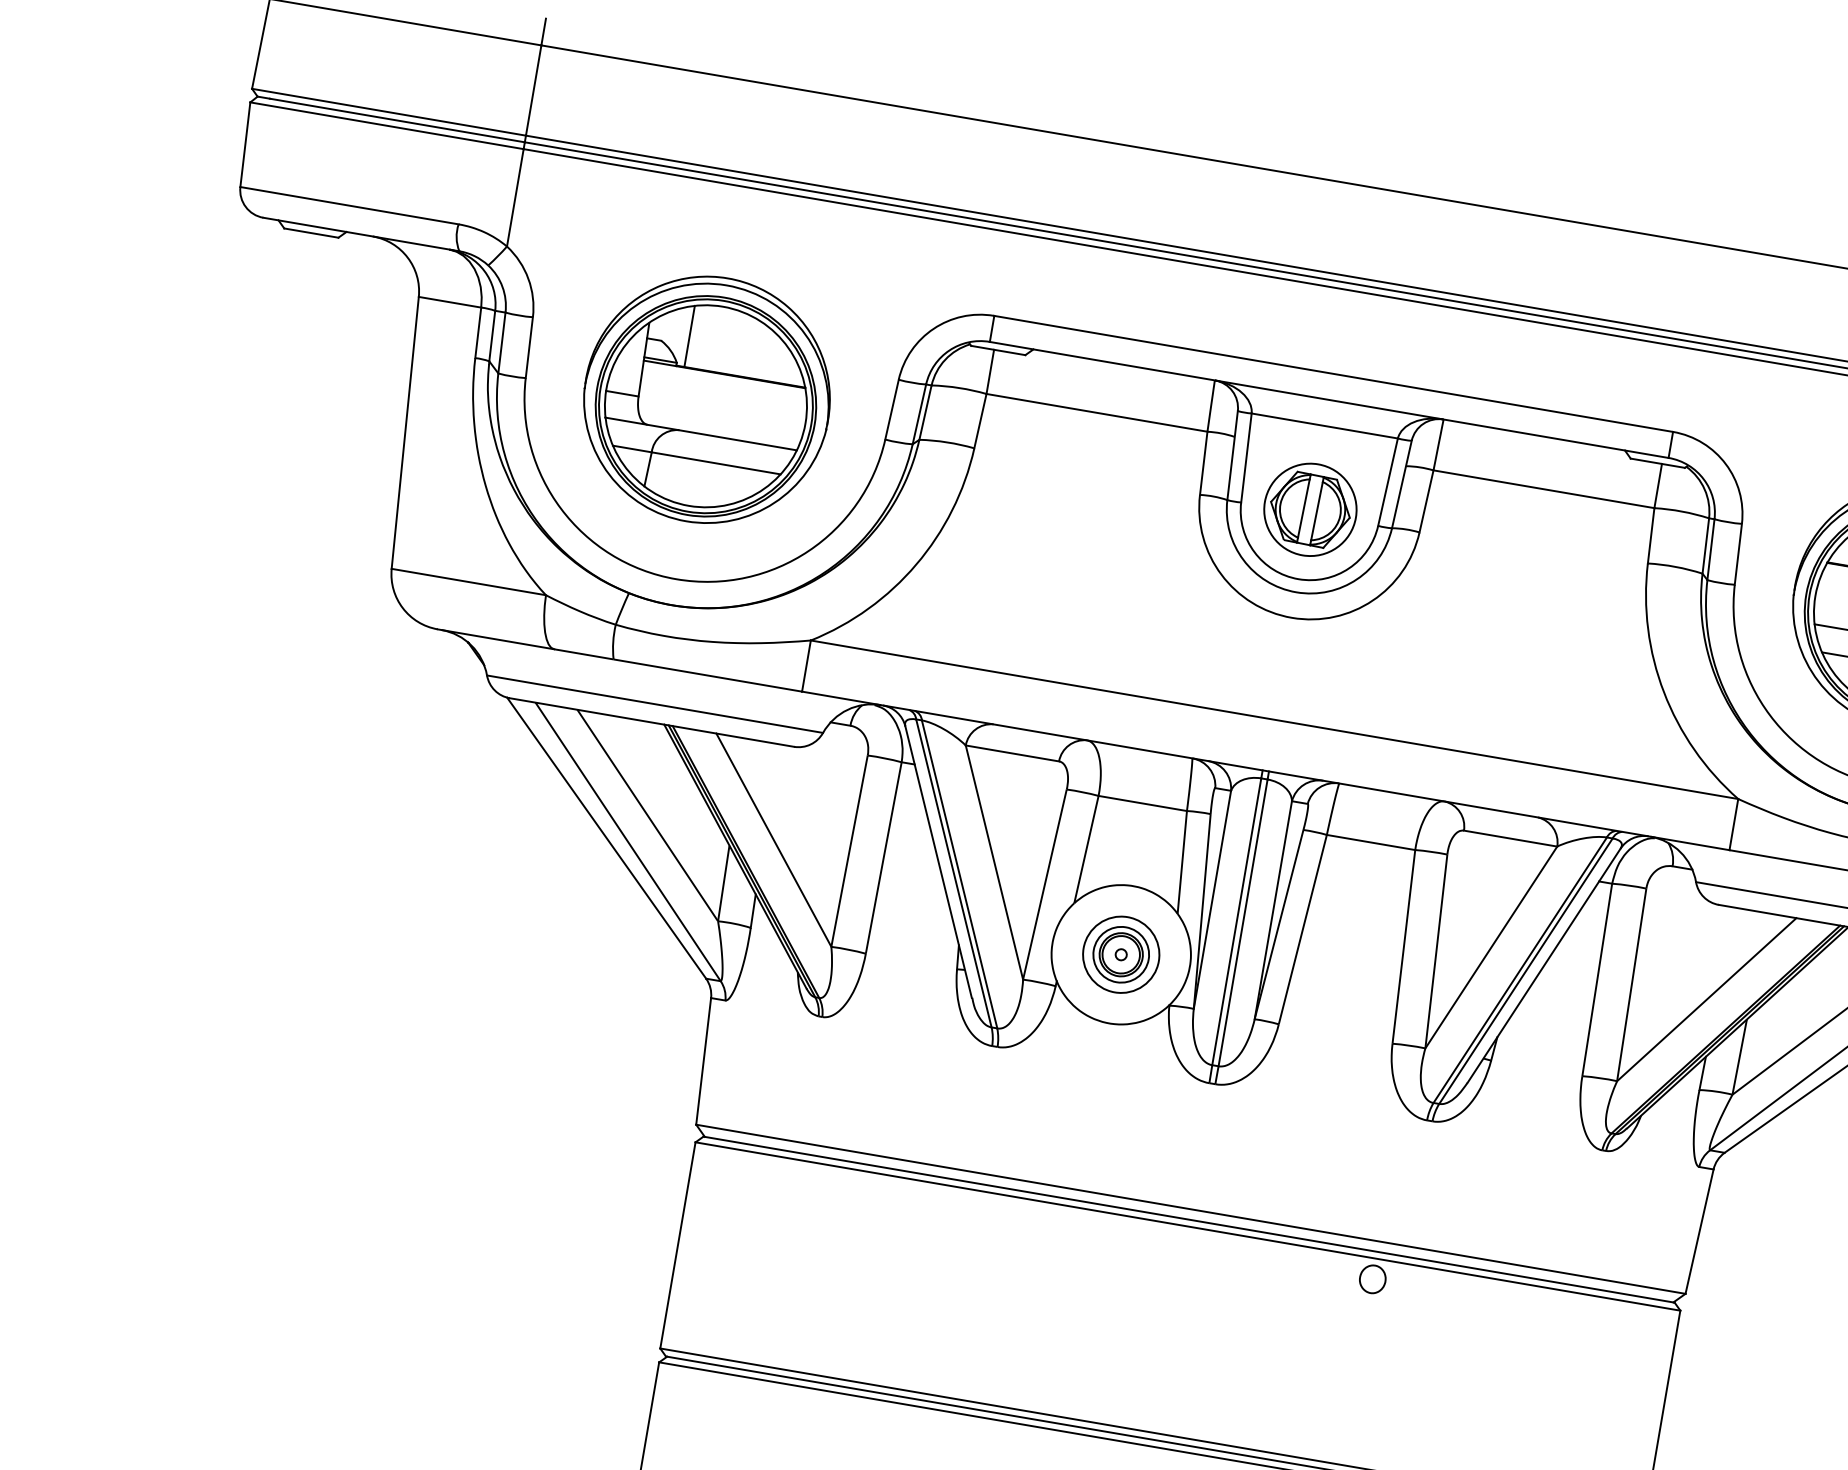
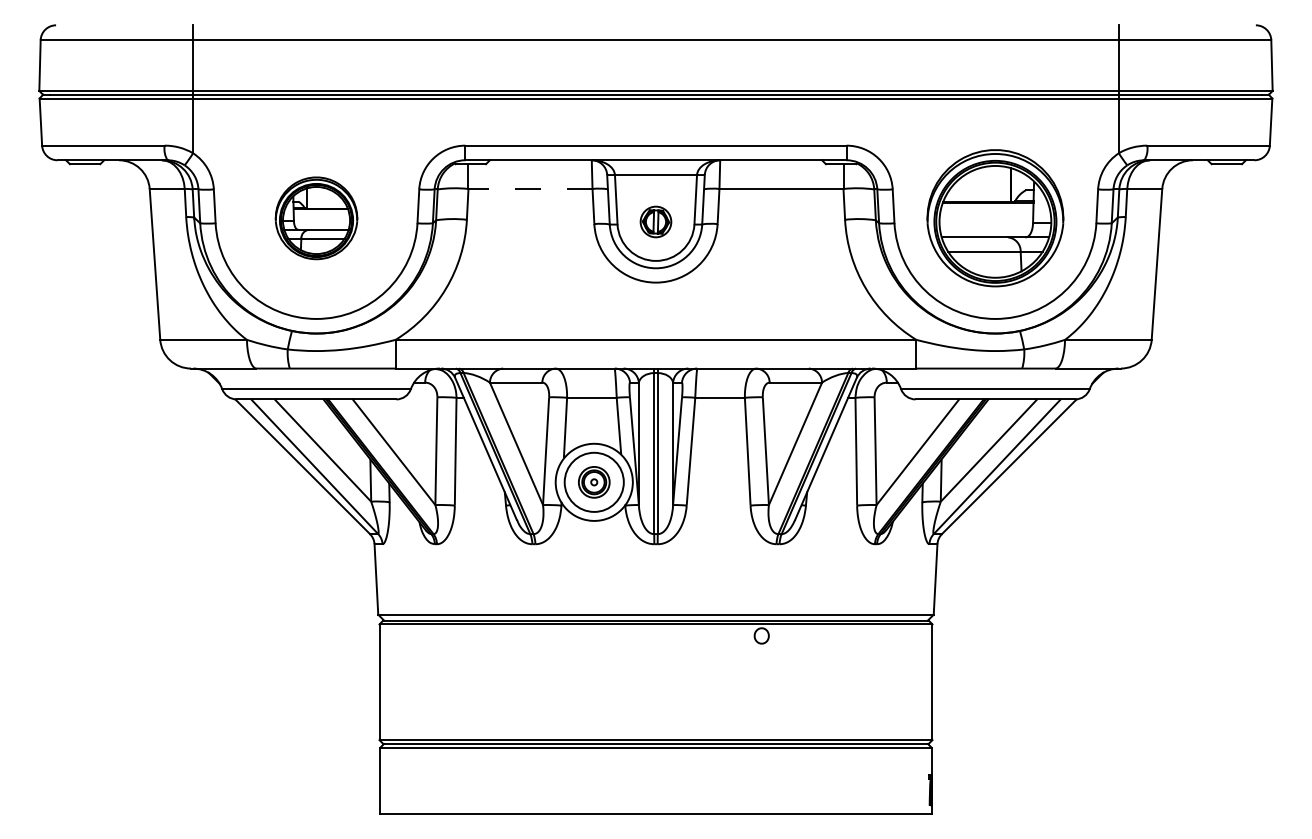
part: (706, 400) -> (316, 218), size x0.6
line: (1097, 411) -> (530, 188), solid -> dashed
part: (1309, 508) -> (655, 221), size x0.6
circle: (1121, 955) -> (594, 482), size x1.4

